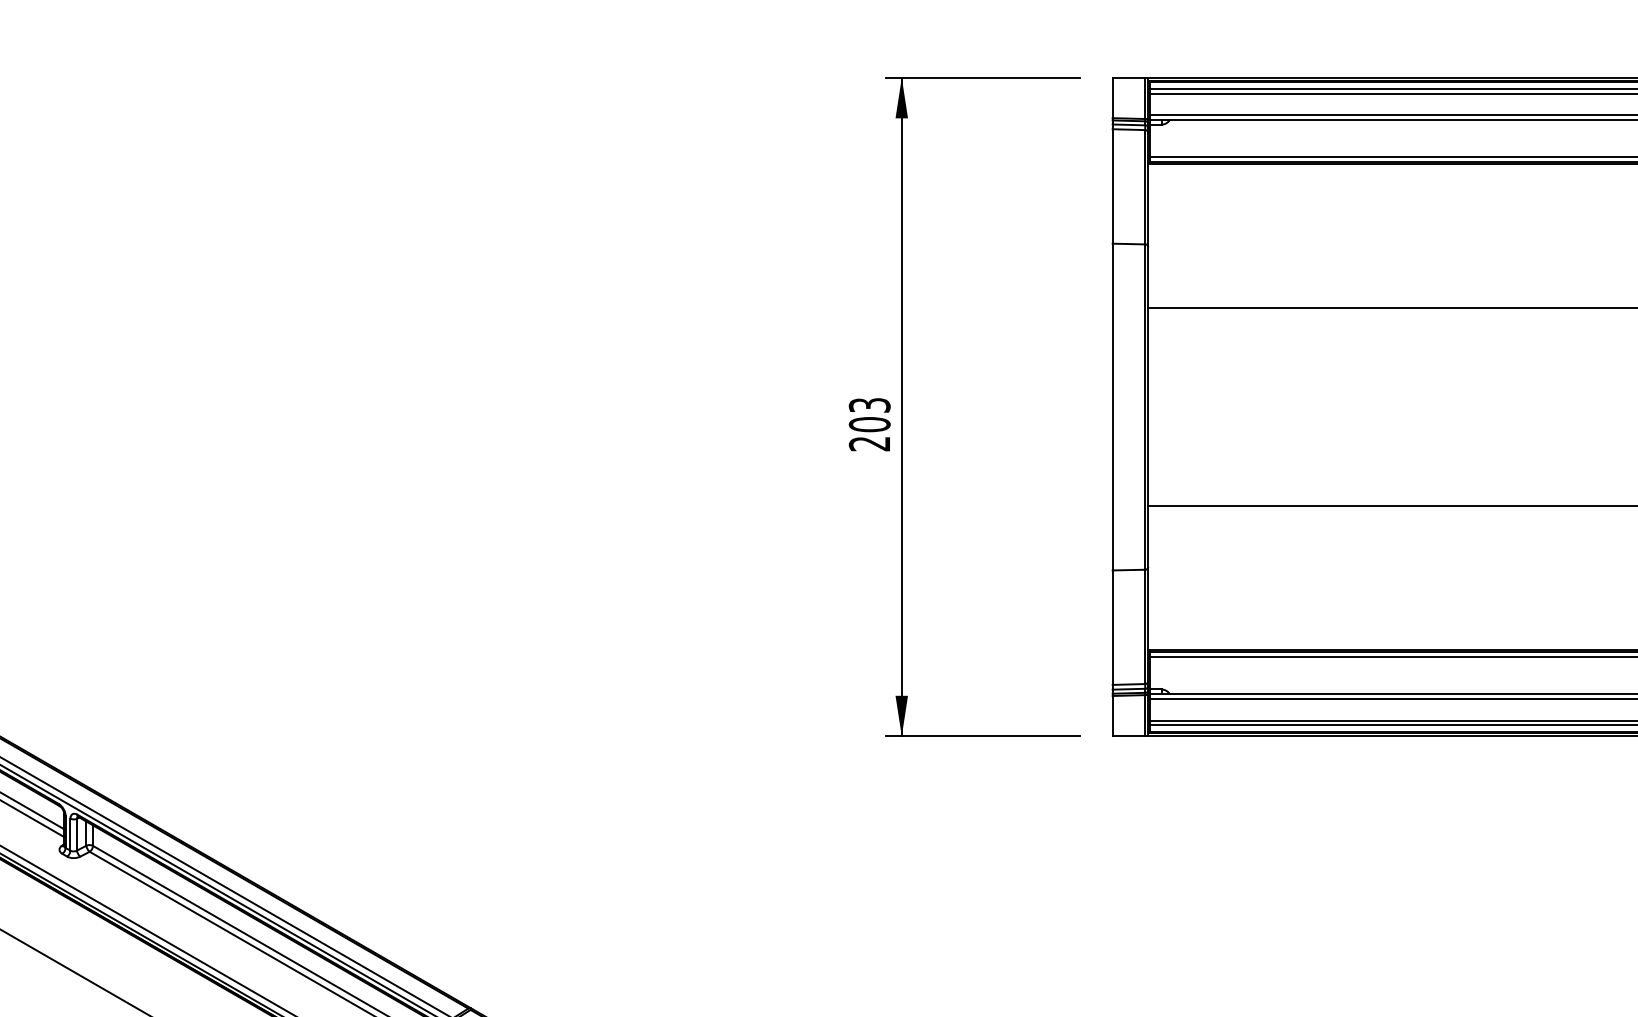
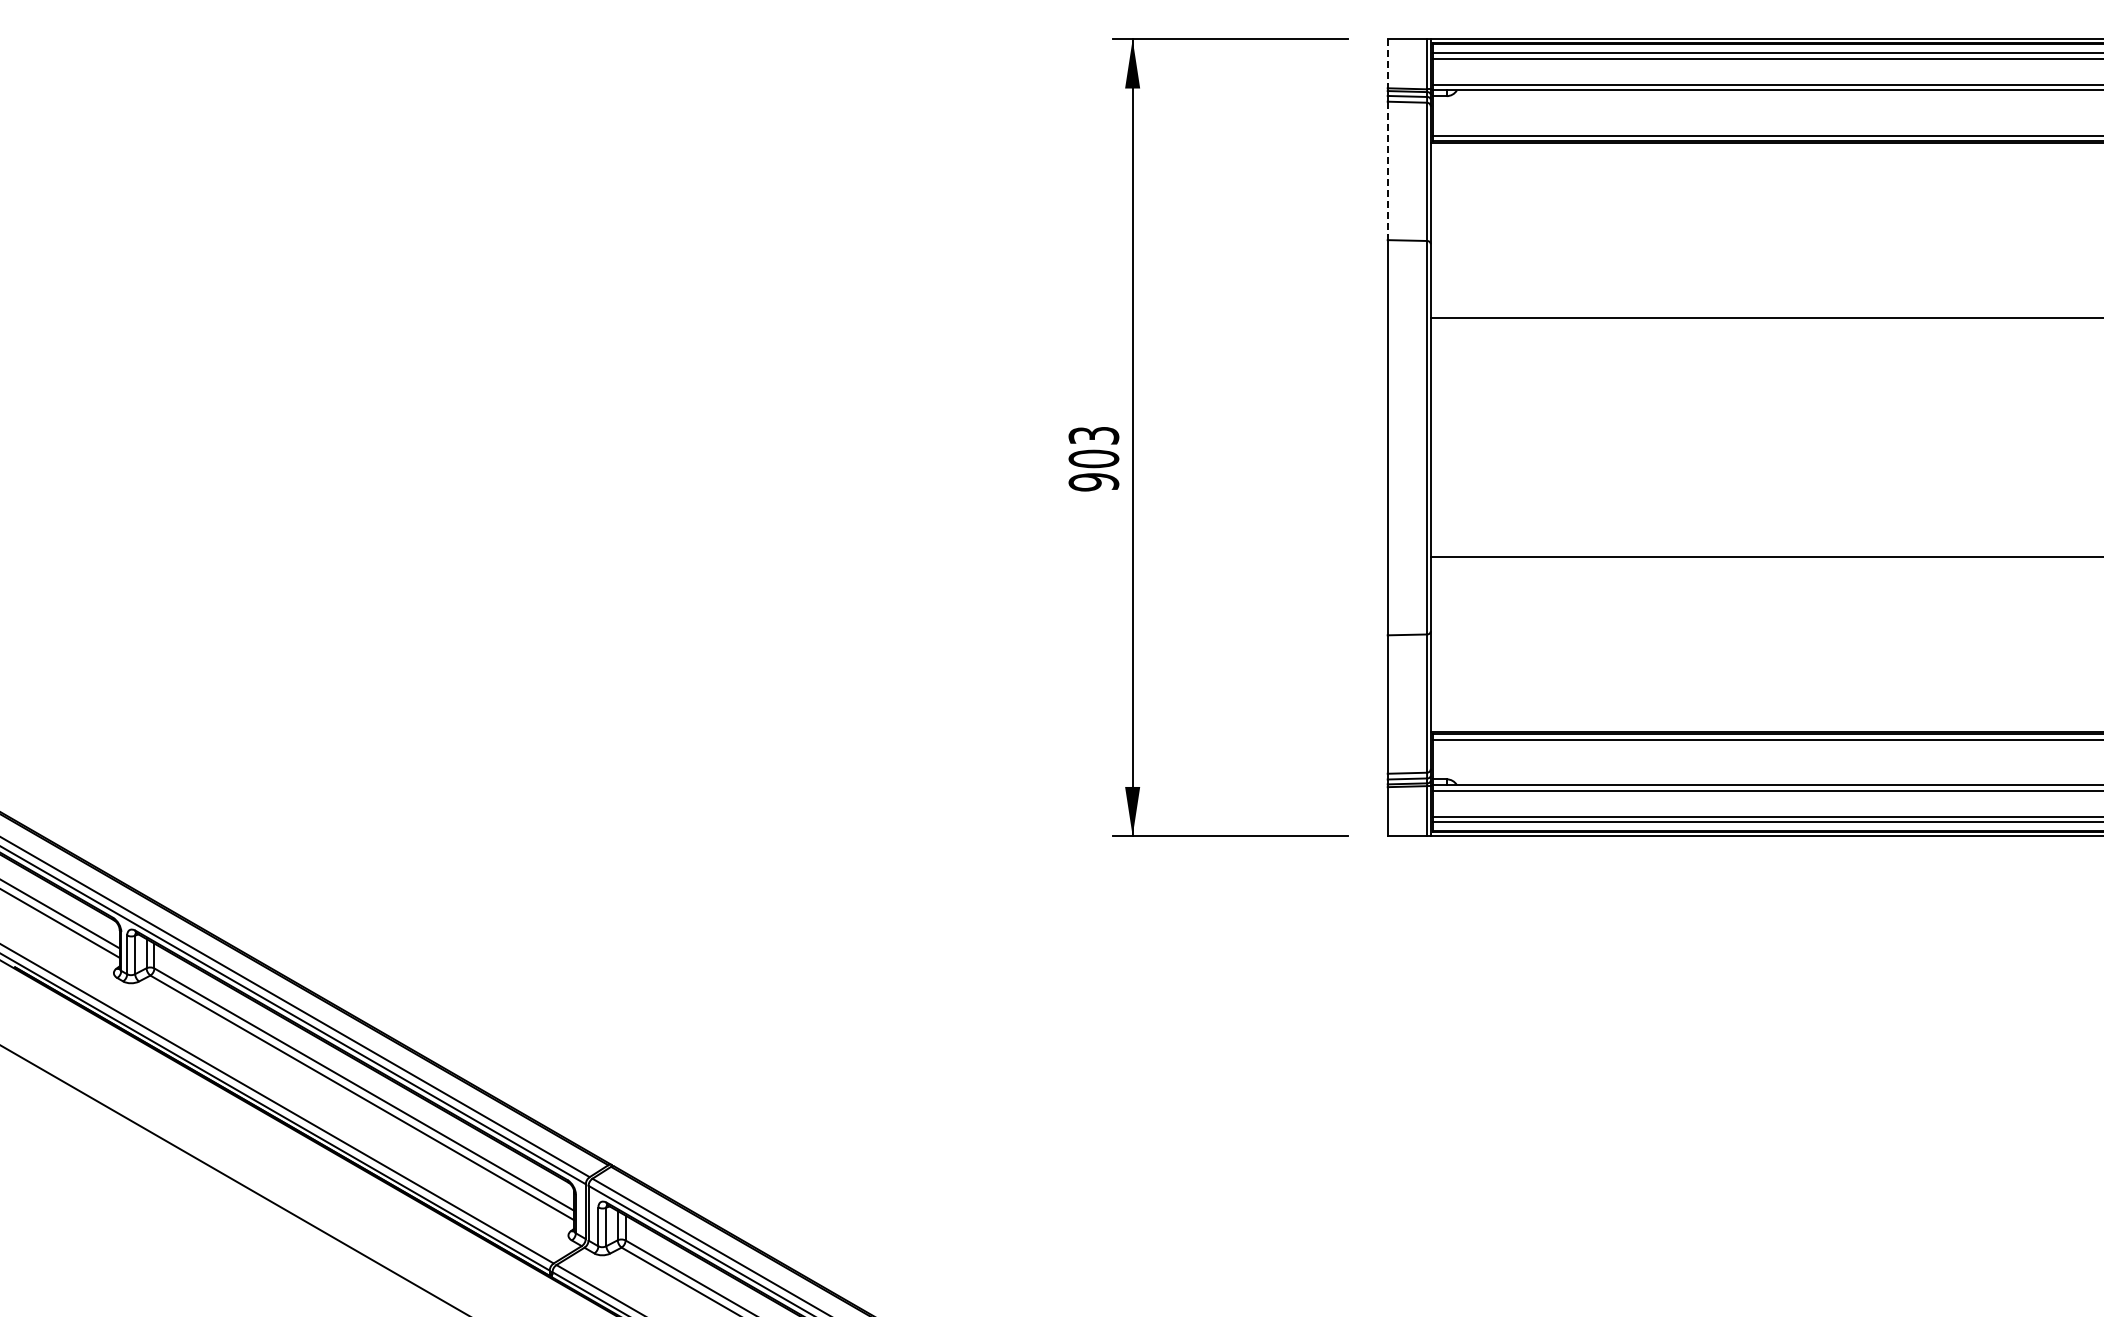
line: (1112, 98) -> (1387, 64), solid -> dashed
line: (1112, 186) -> (1387, 171), solid -> dashed
text: (869, 444) -> (1093, 482), 203 -> 903

